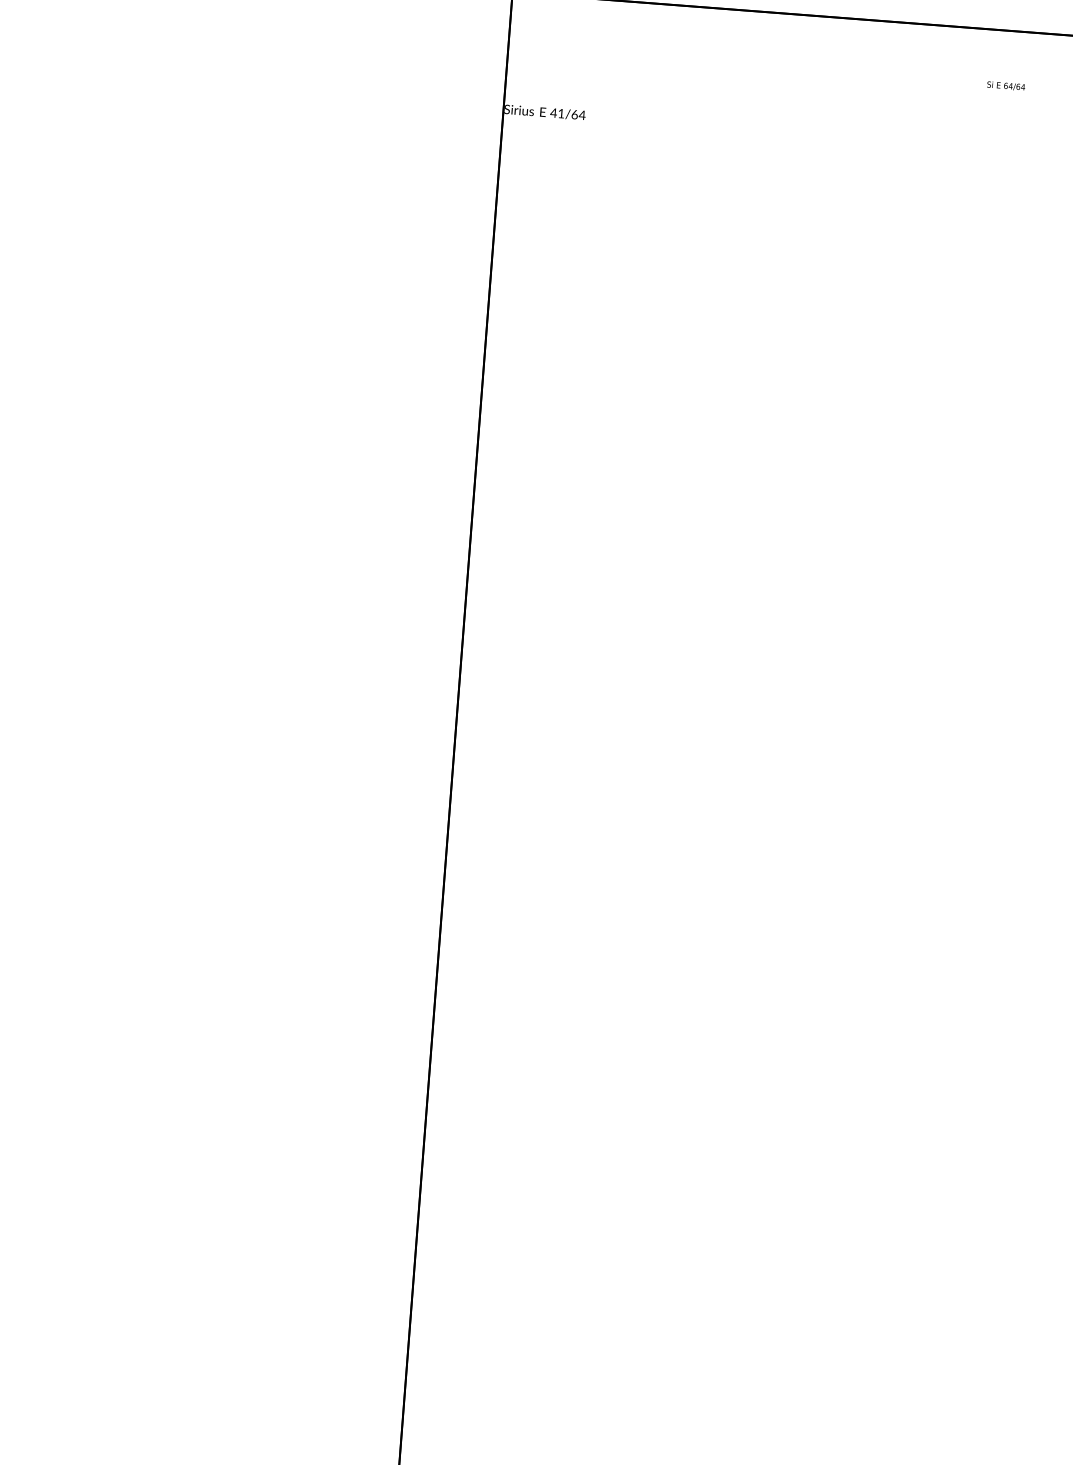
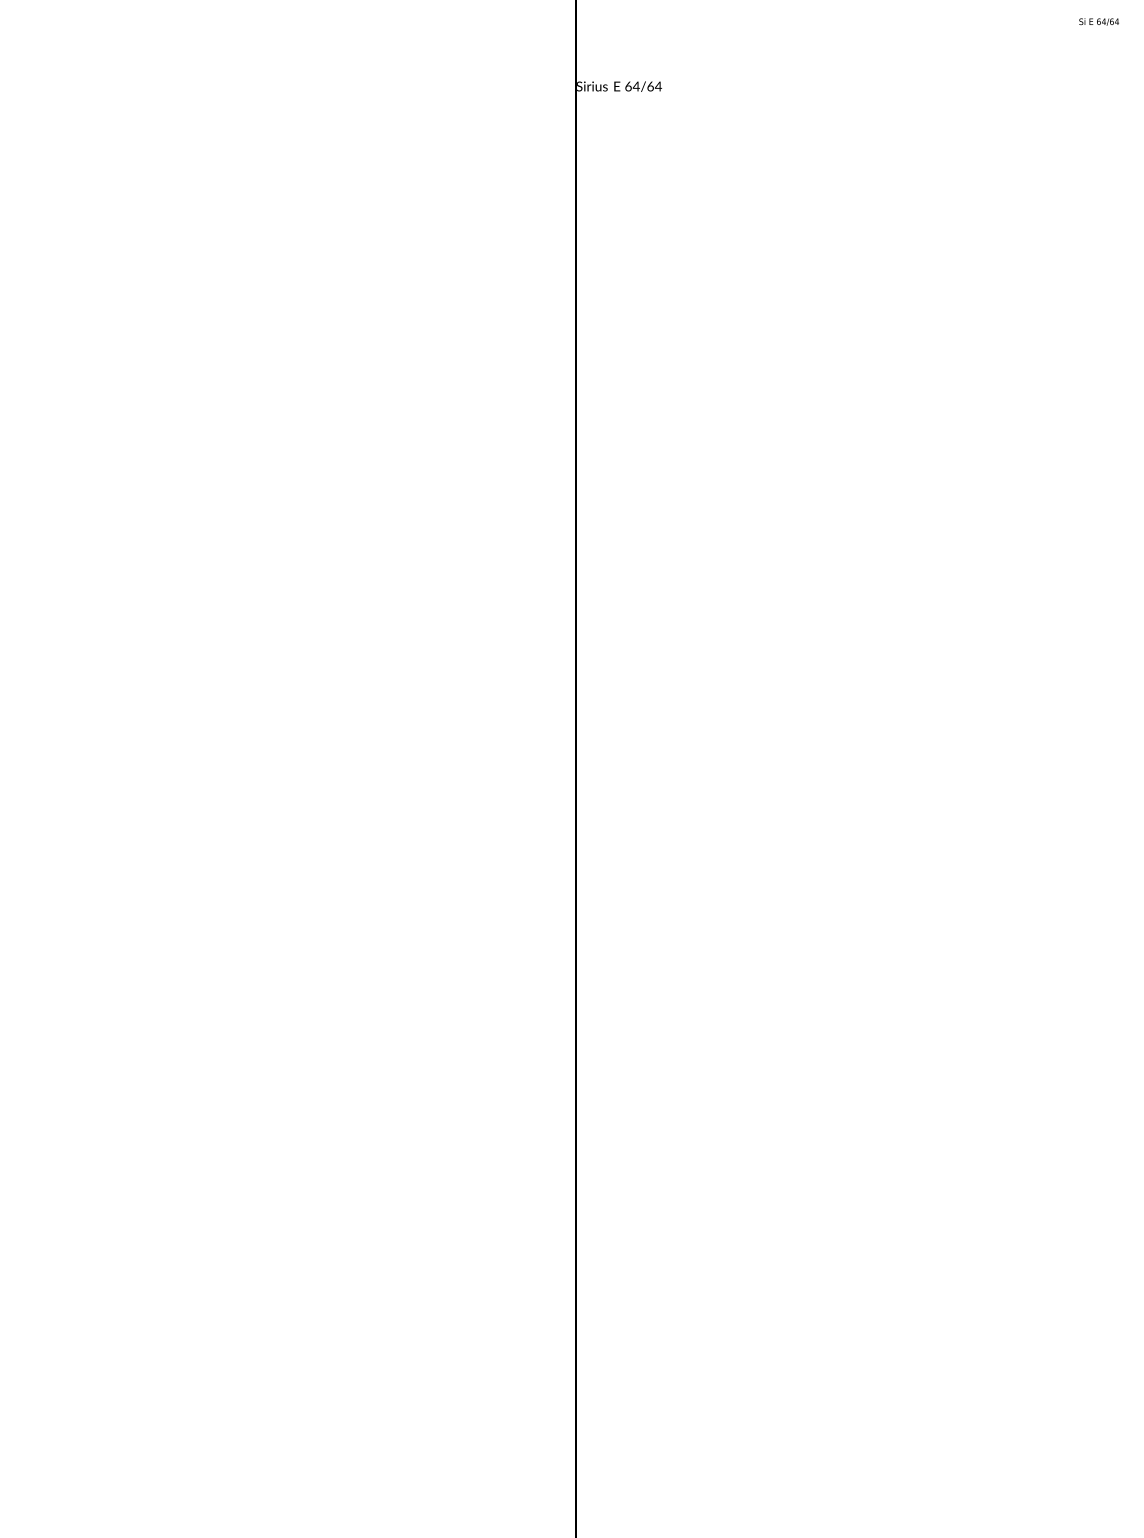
text: (556, 113) -> (631, 86), 41/64 -> 64/64

